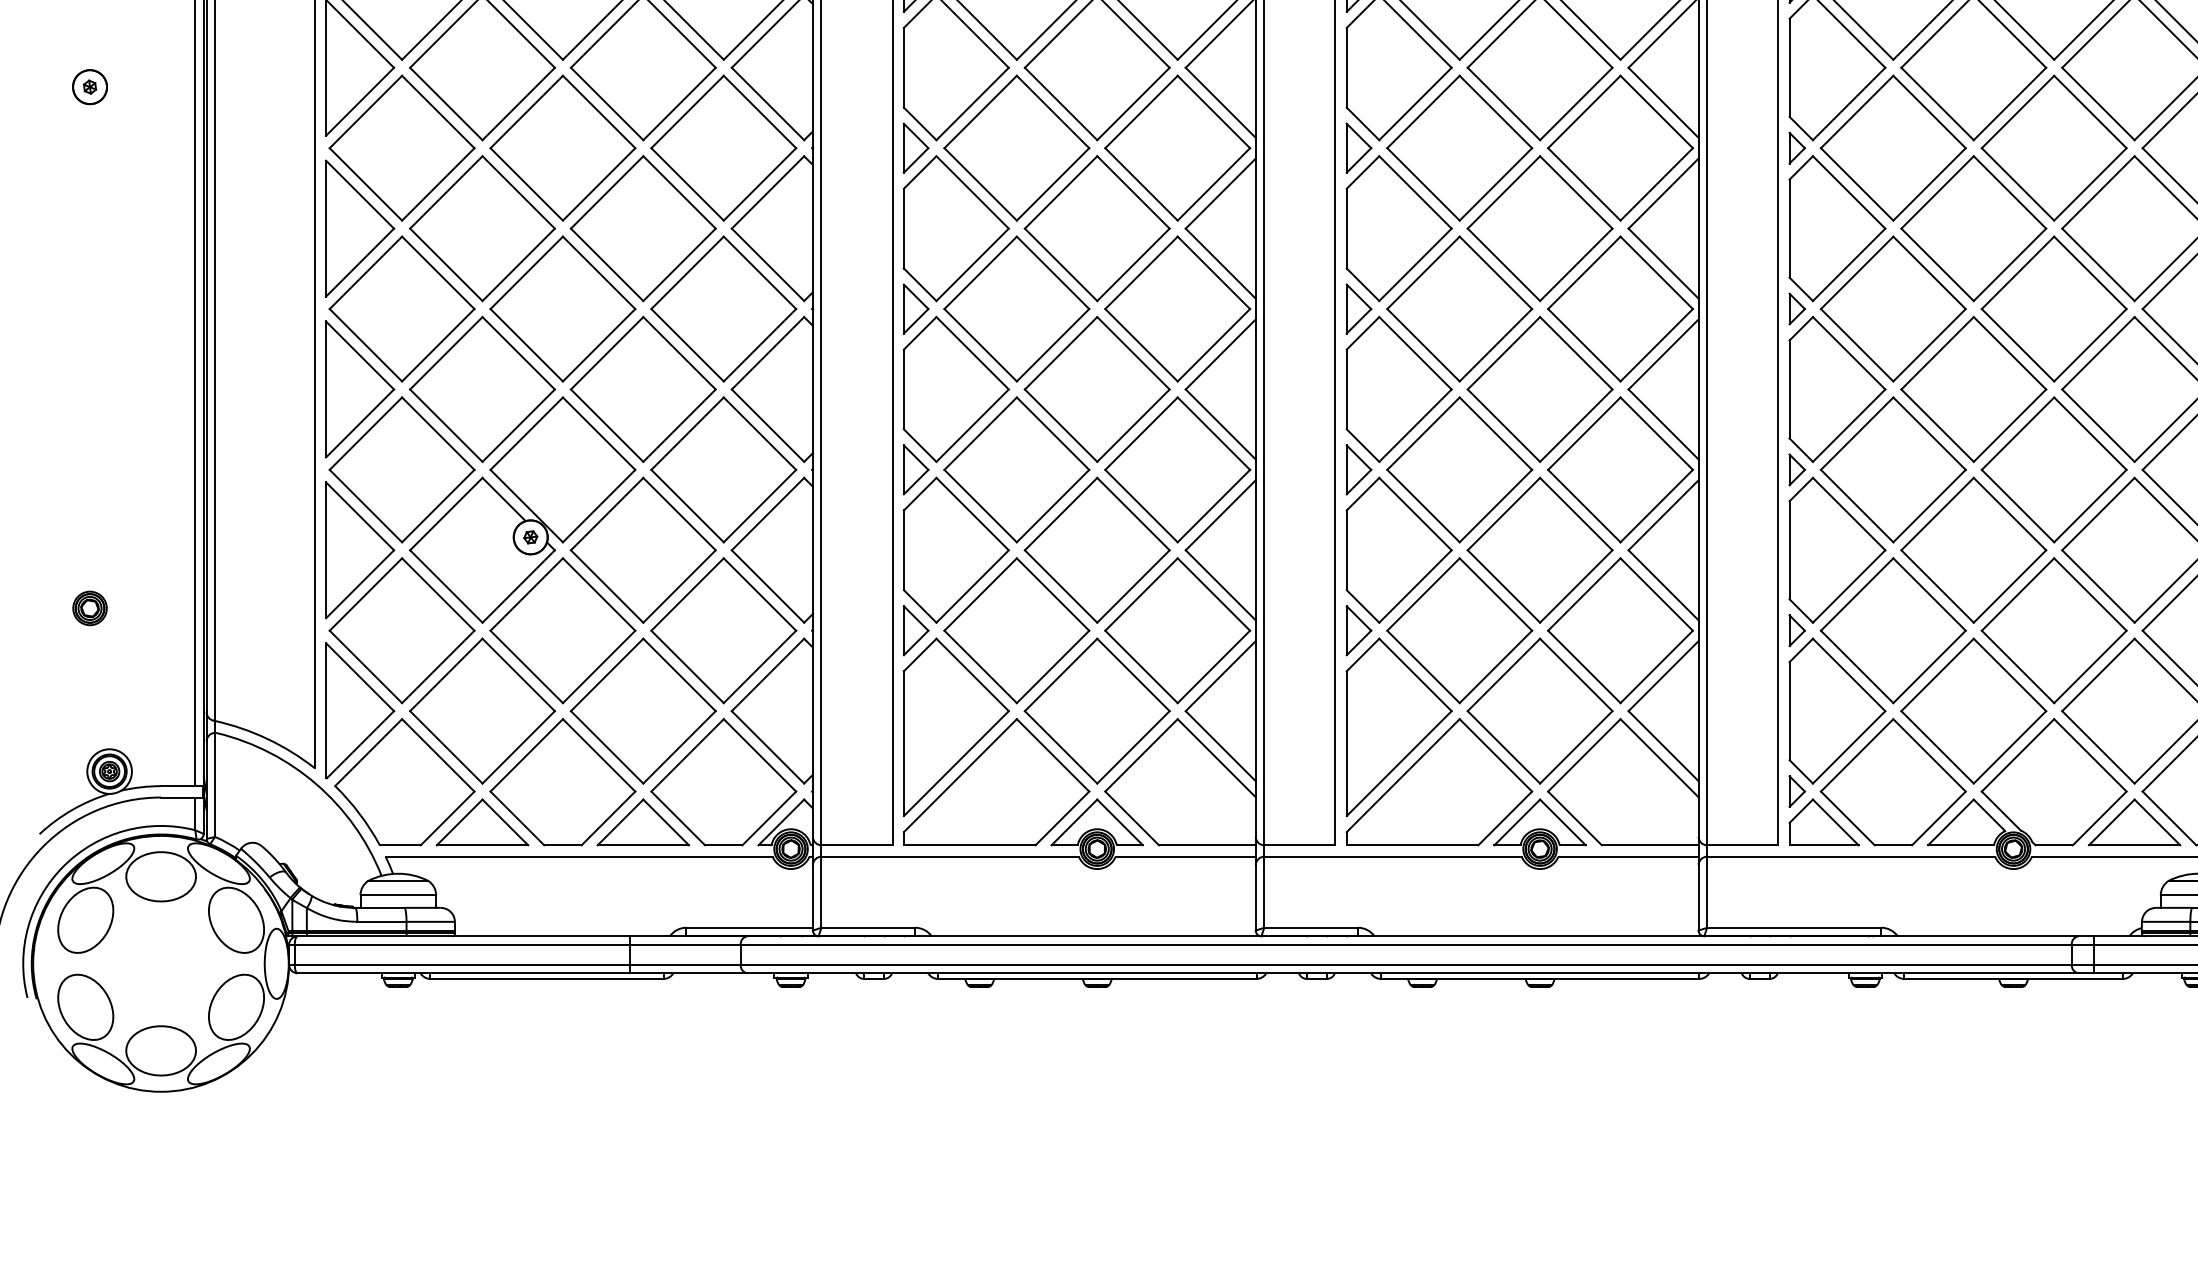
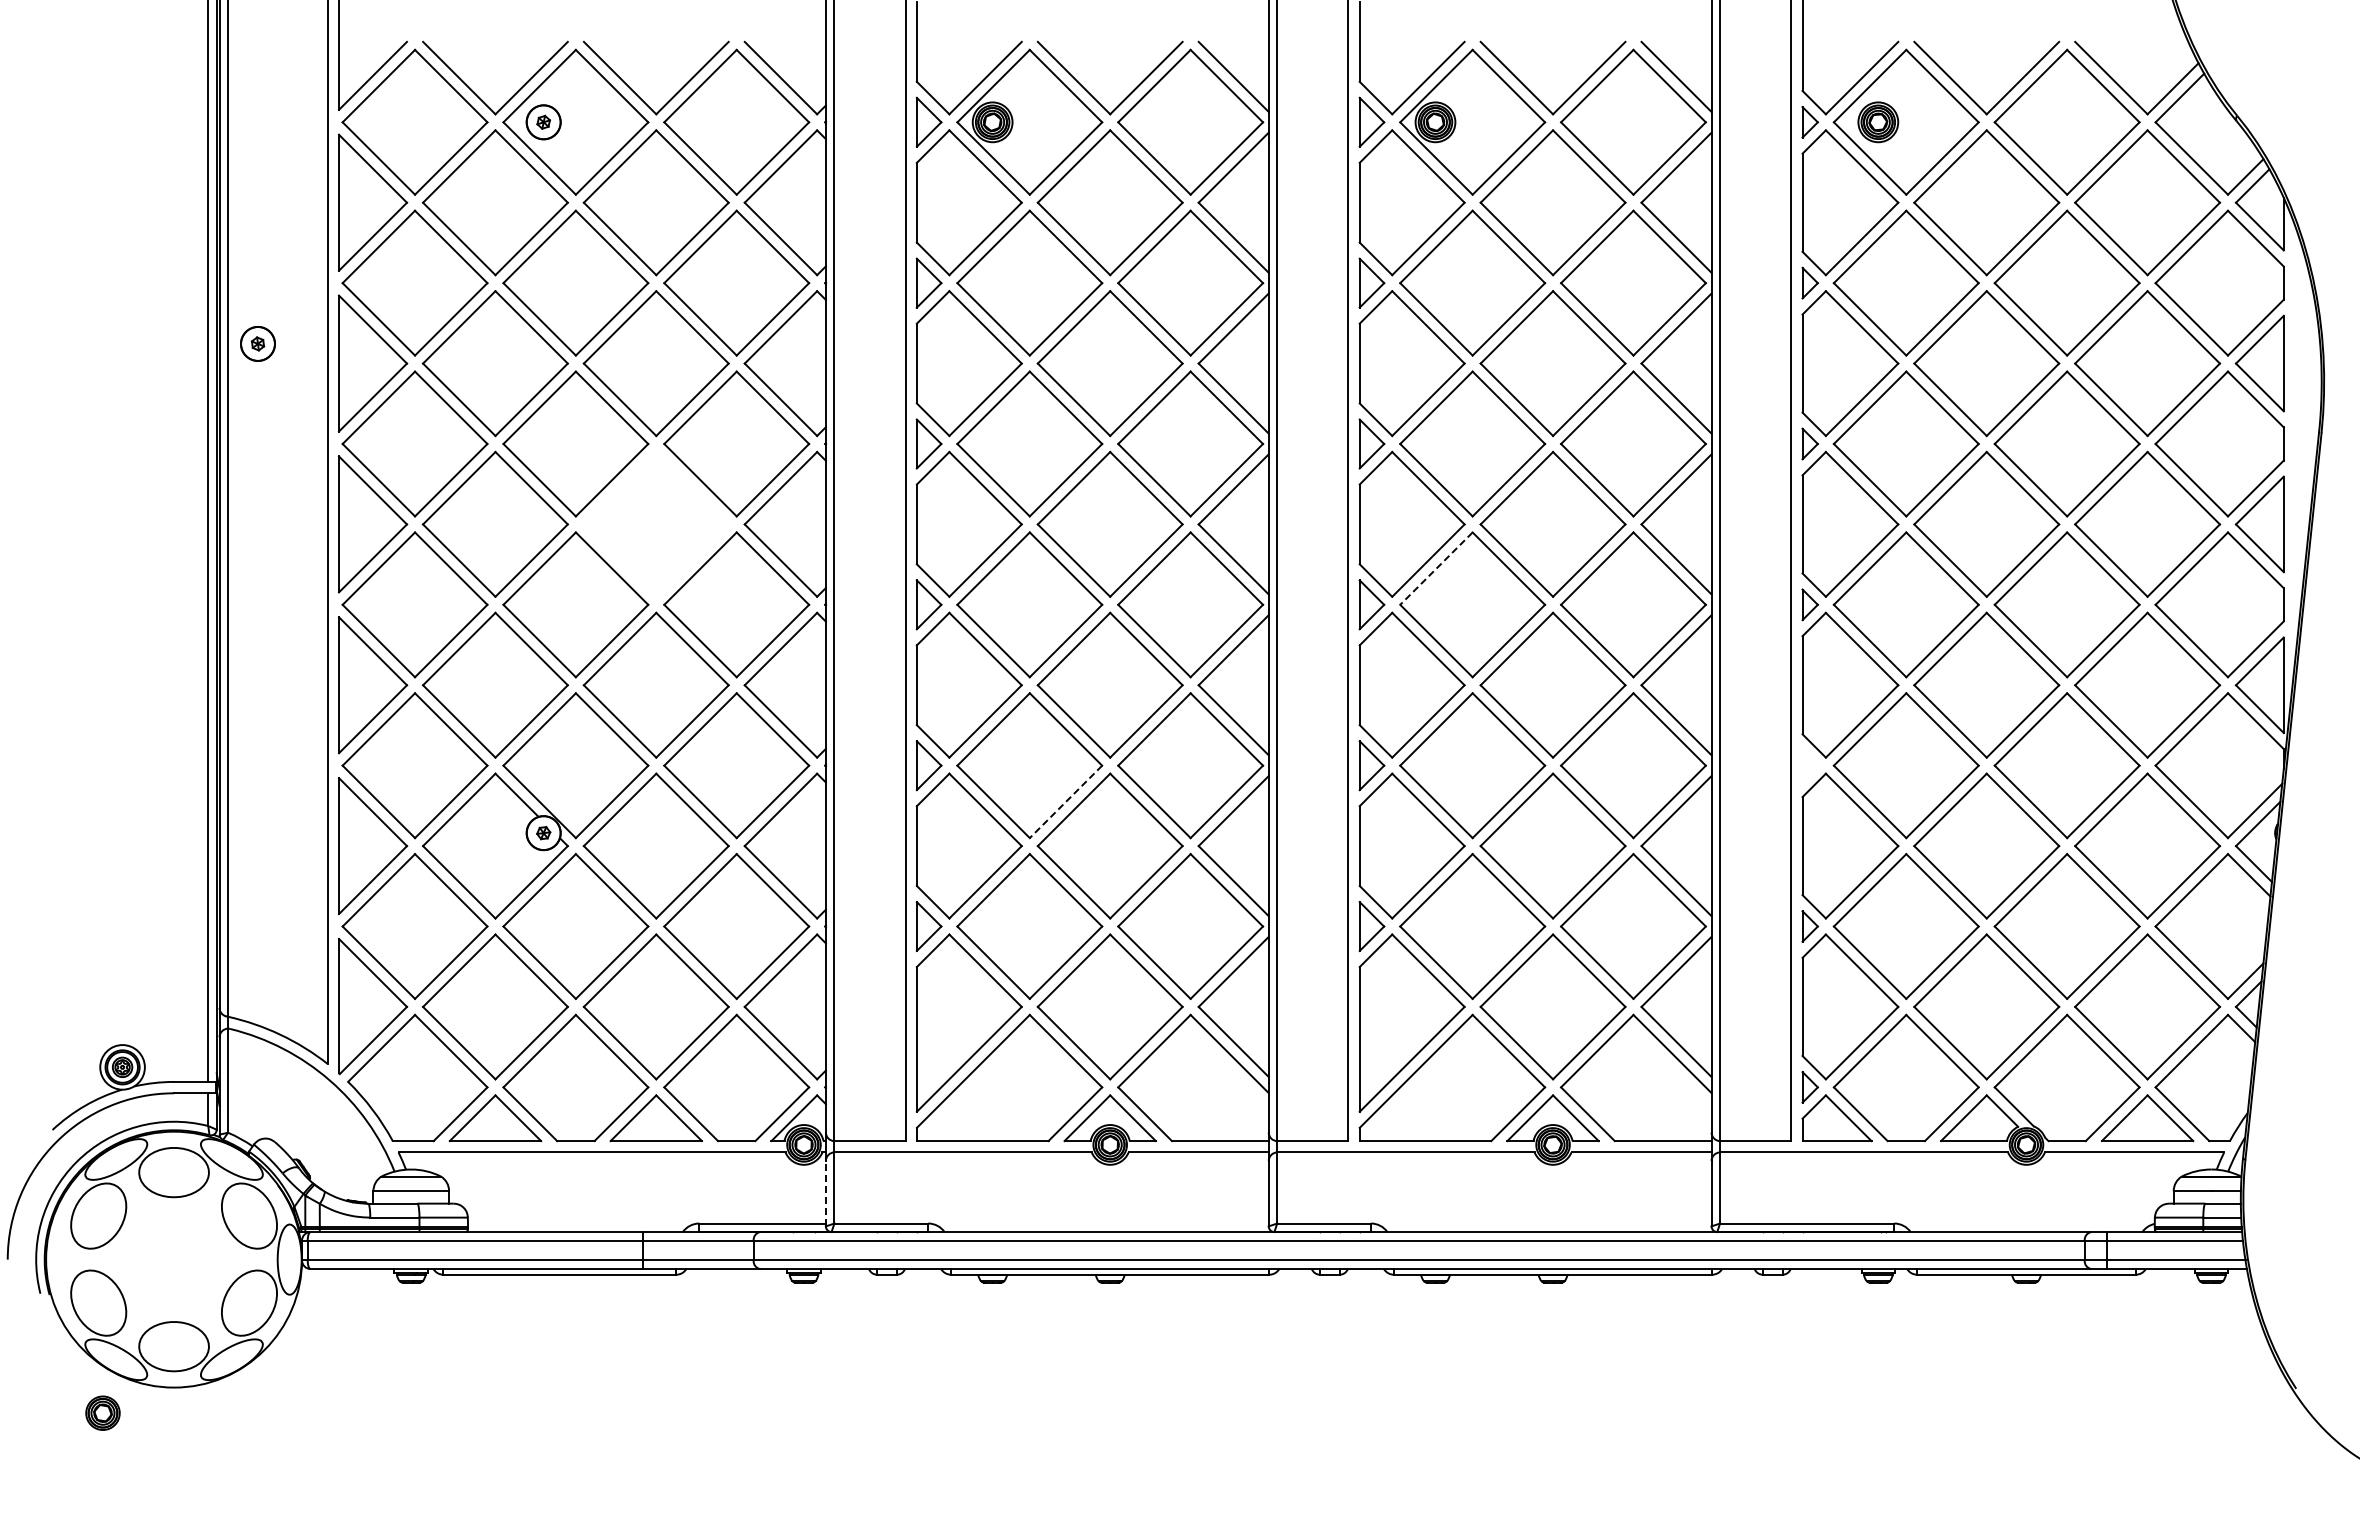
part: (89, 86) -> (257, 343), moved
part: (642, 227) -> (655, 523), removed
line: (1423, 273) -> (1436, 569), solid -> dashed
part: (1796, 469) -> (1809, 765), removed
line: (1052, 506) -> (1065, 802), solid -> dashed
part: (89, 607) -> (102, 1412), moved
line: (812, 897) -> (825, 1193), solid -> dashed

